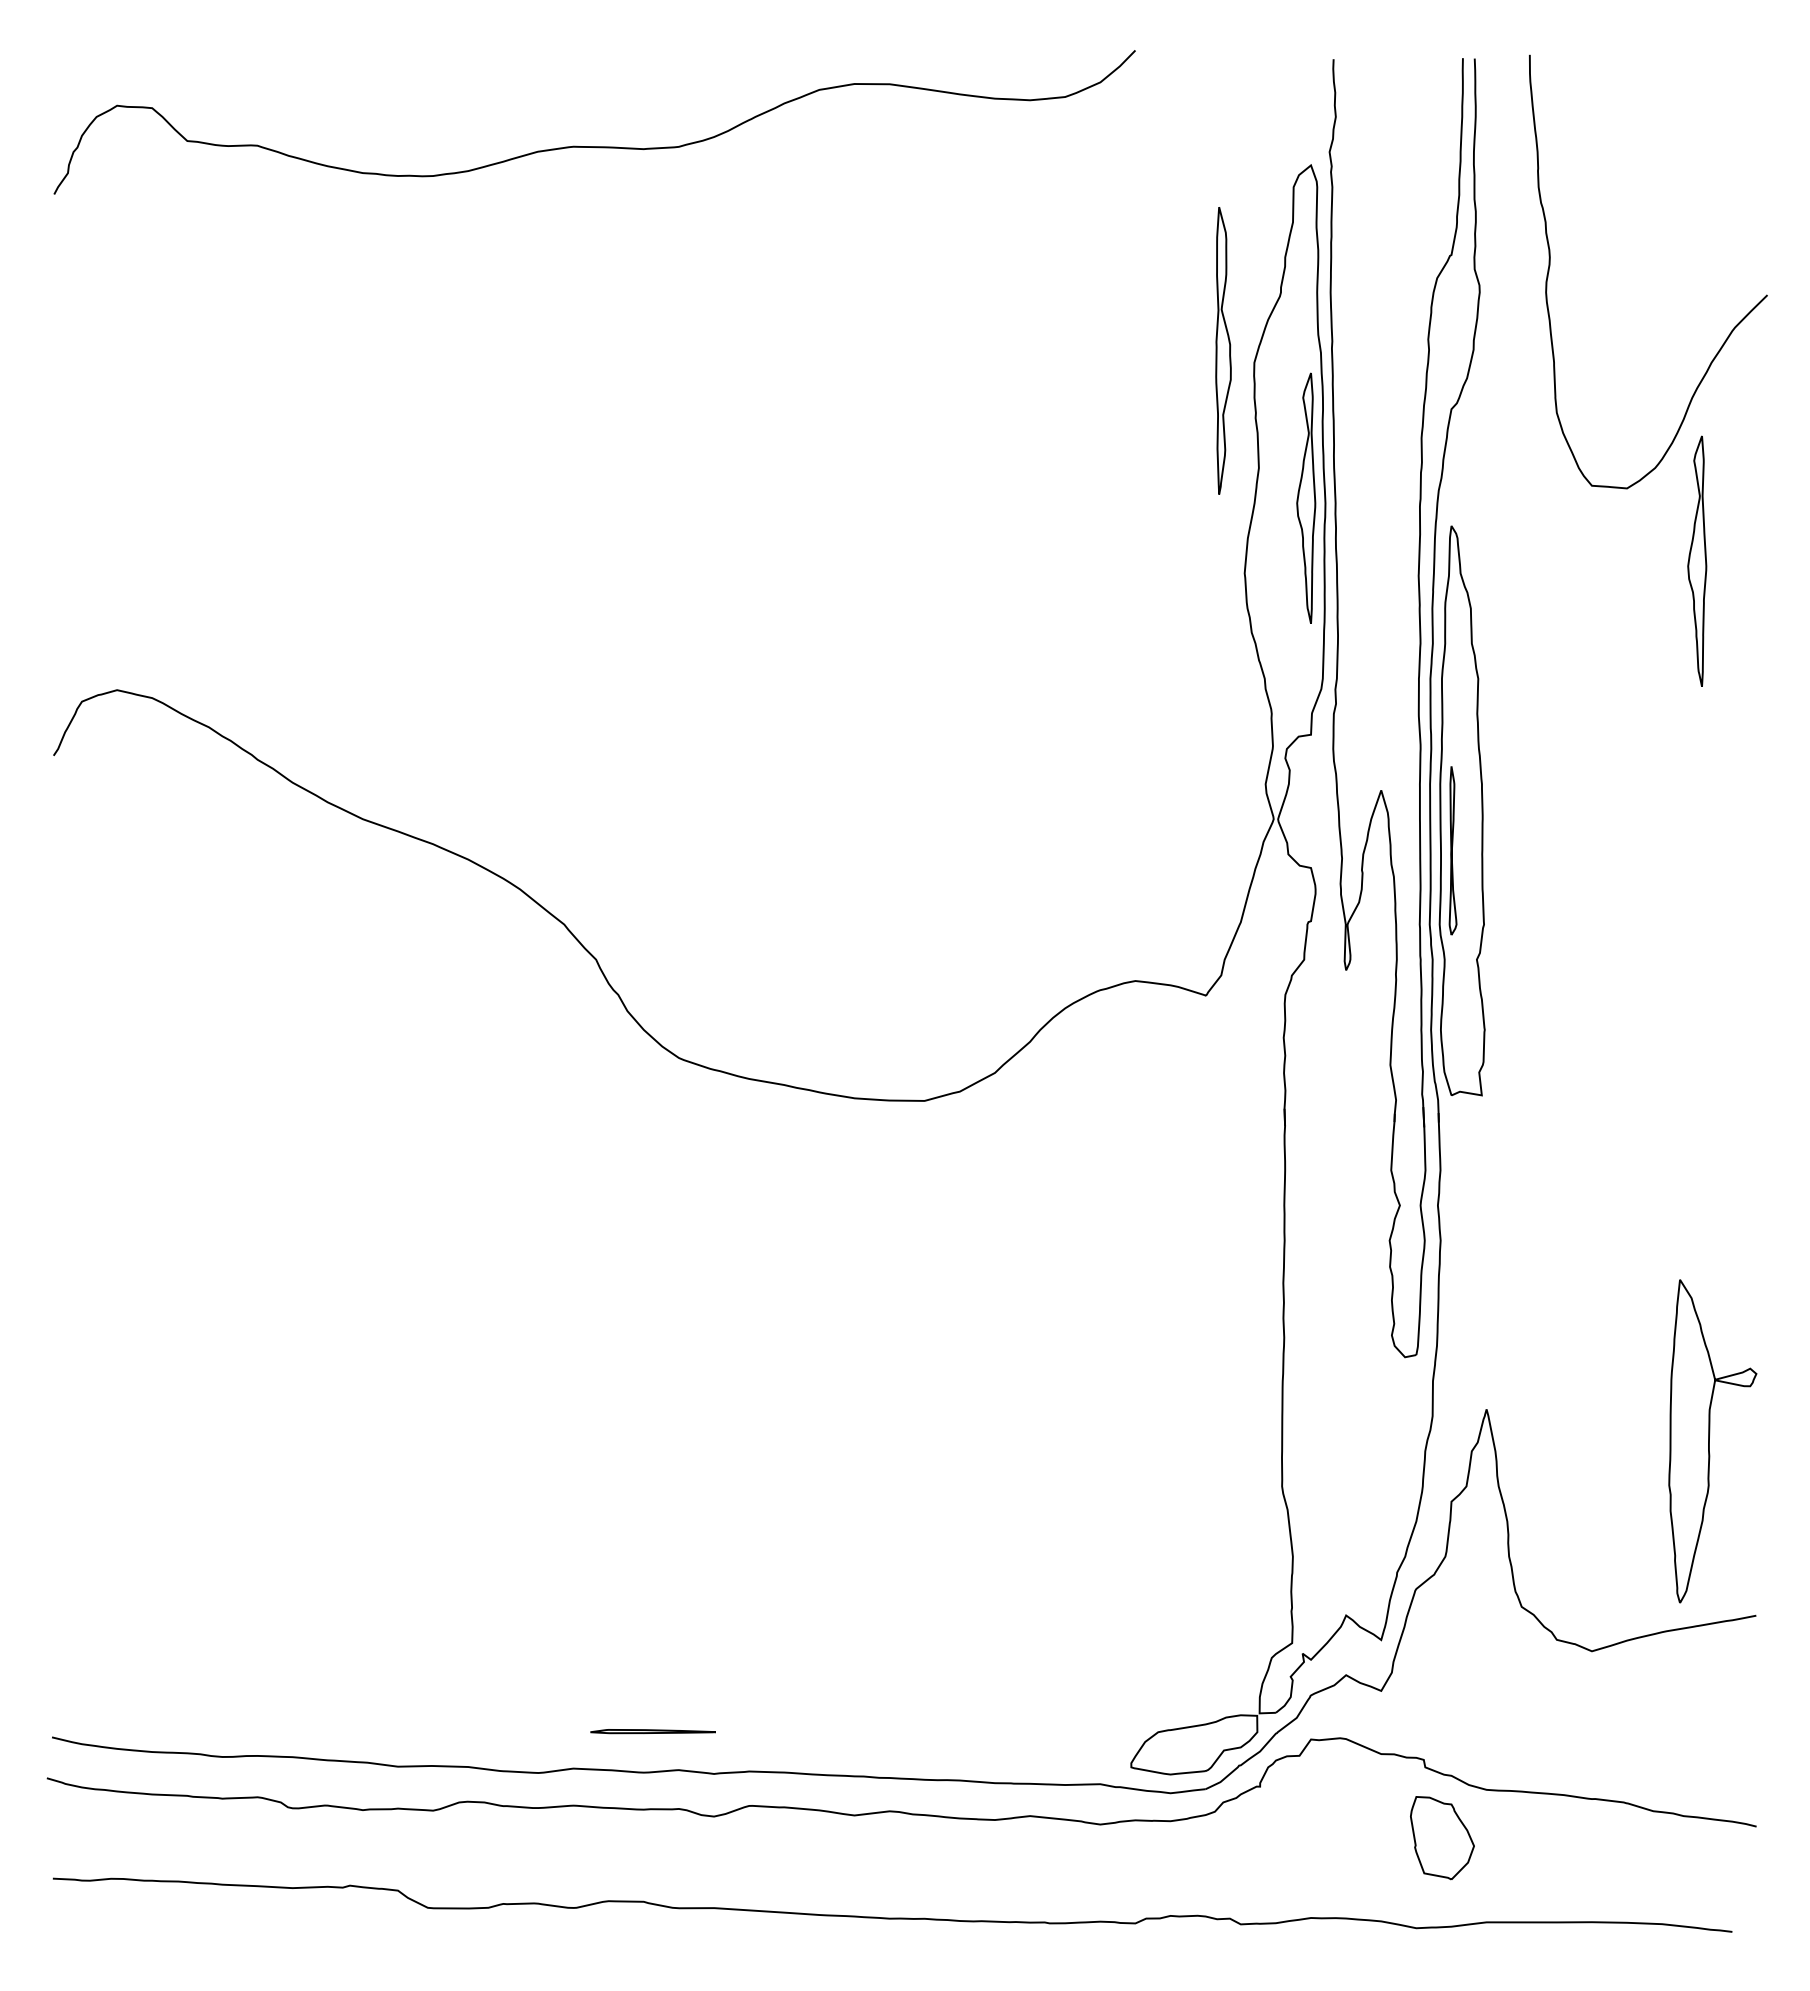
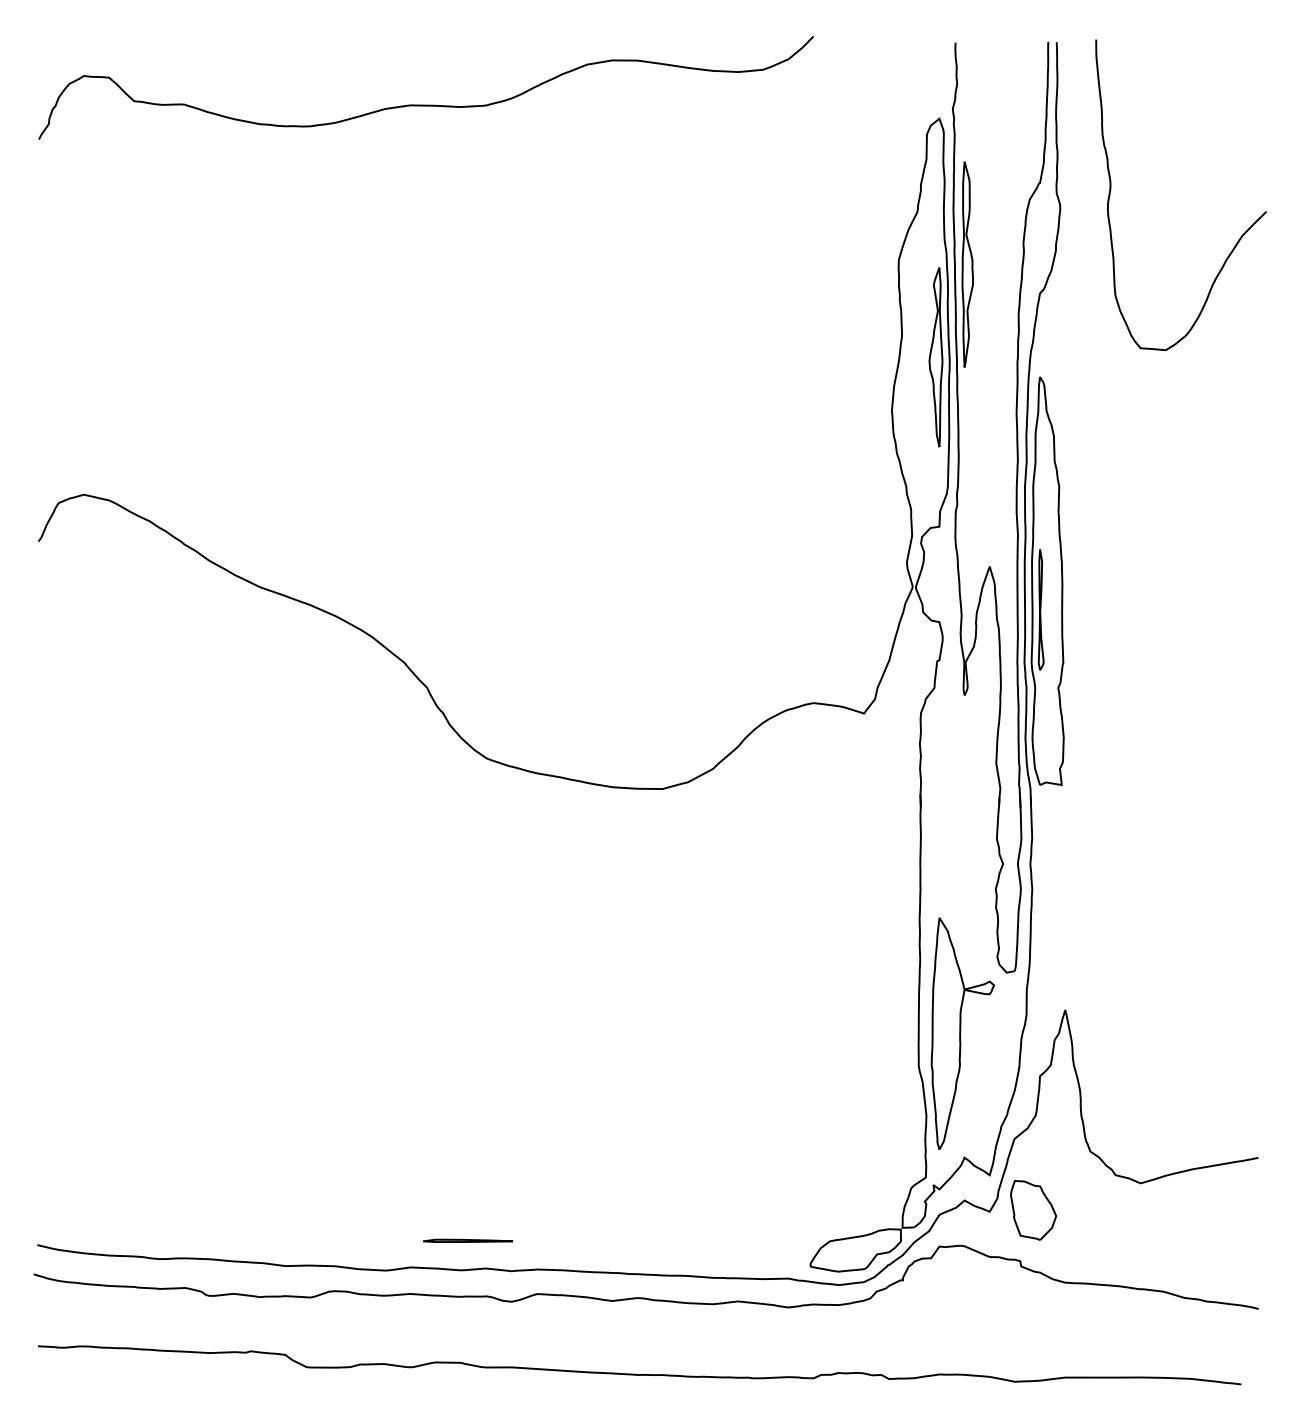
part: (1223, 350) -> (967, 264), moved
part: (1697, 560) -> (1216, 401), removed
part: (1712, 1441) -> (962, 1033), moved
part: (1442, 1838) -> (1033, 1210), moved

